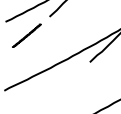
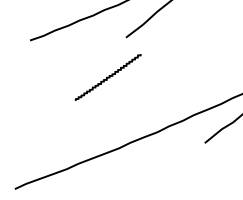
line: (26, 35) -> (107, 76), moved

